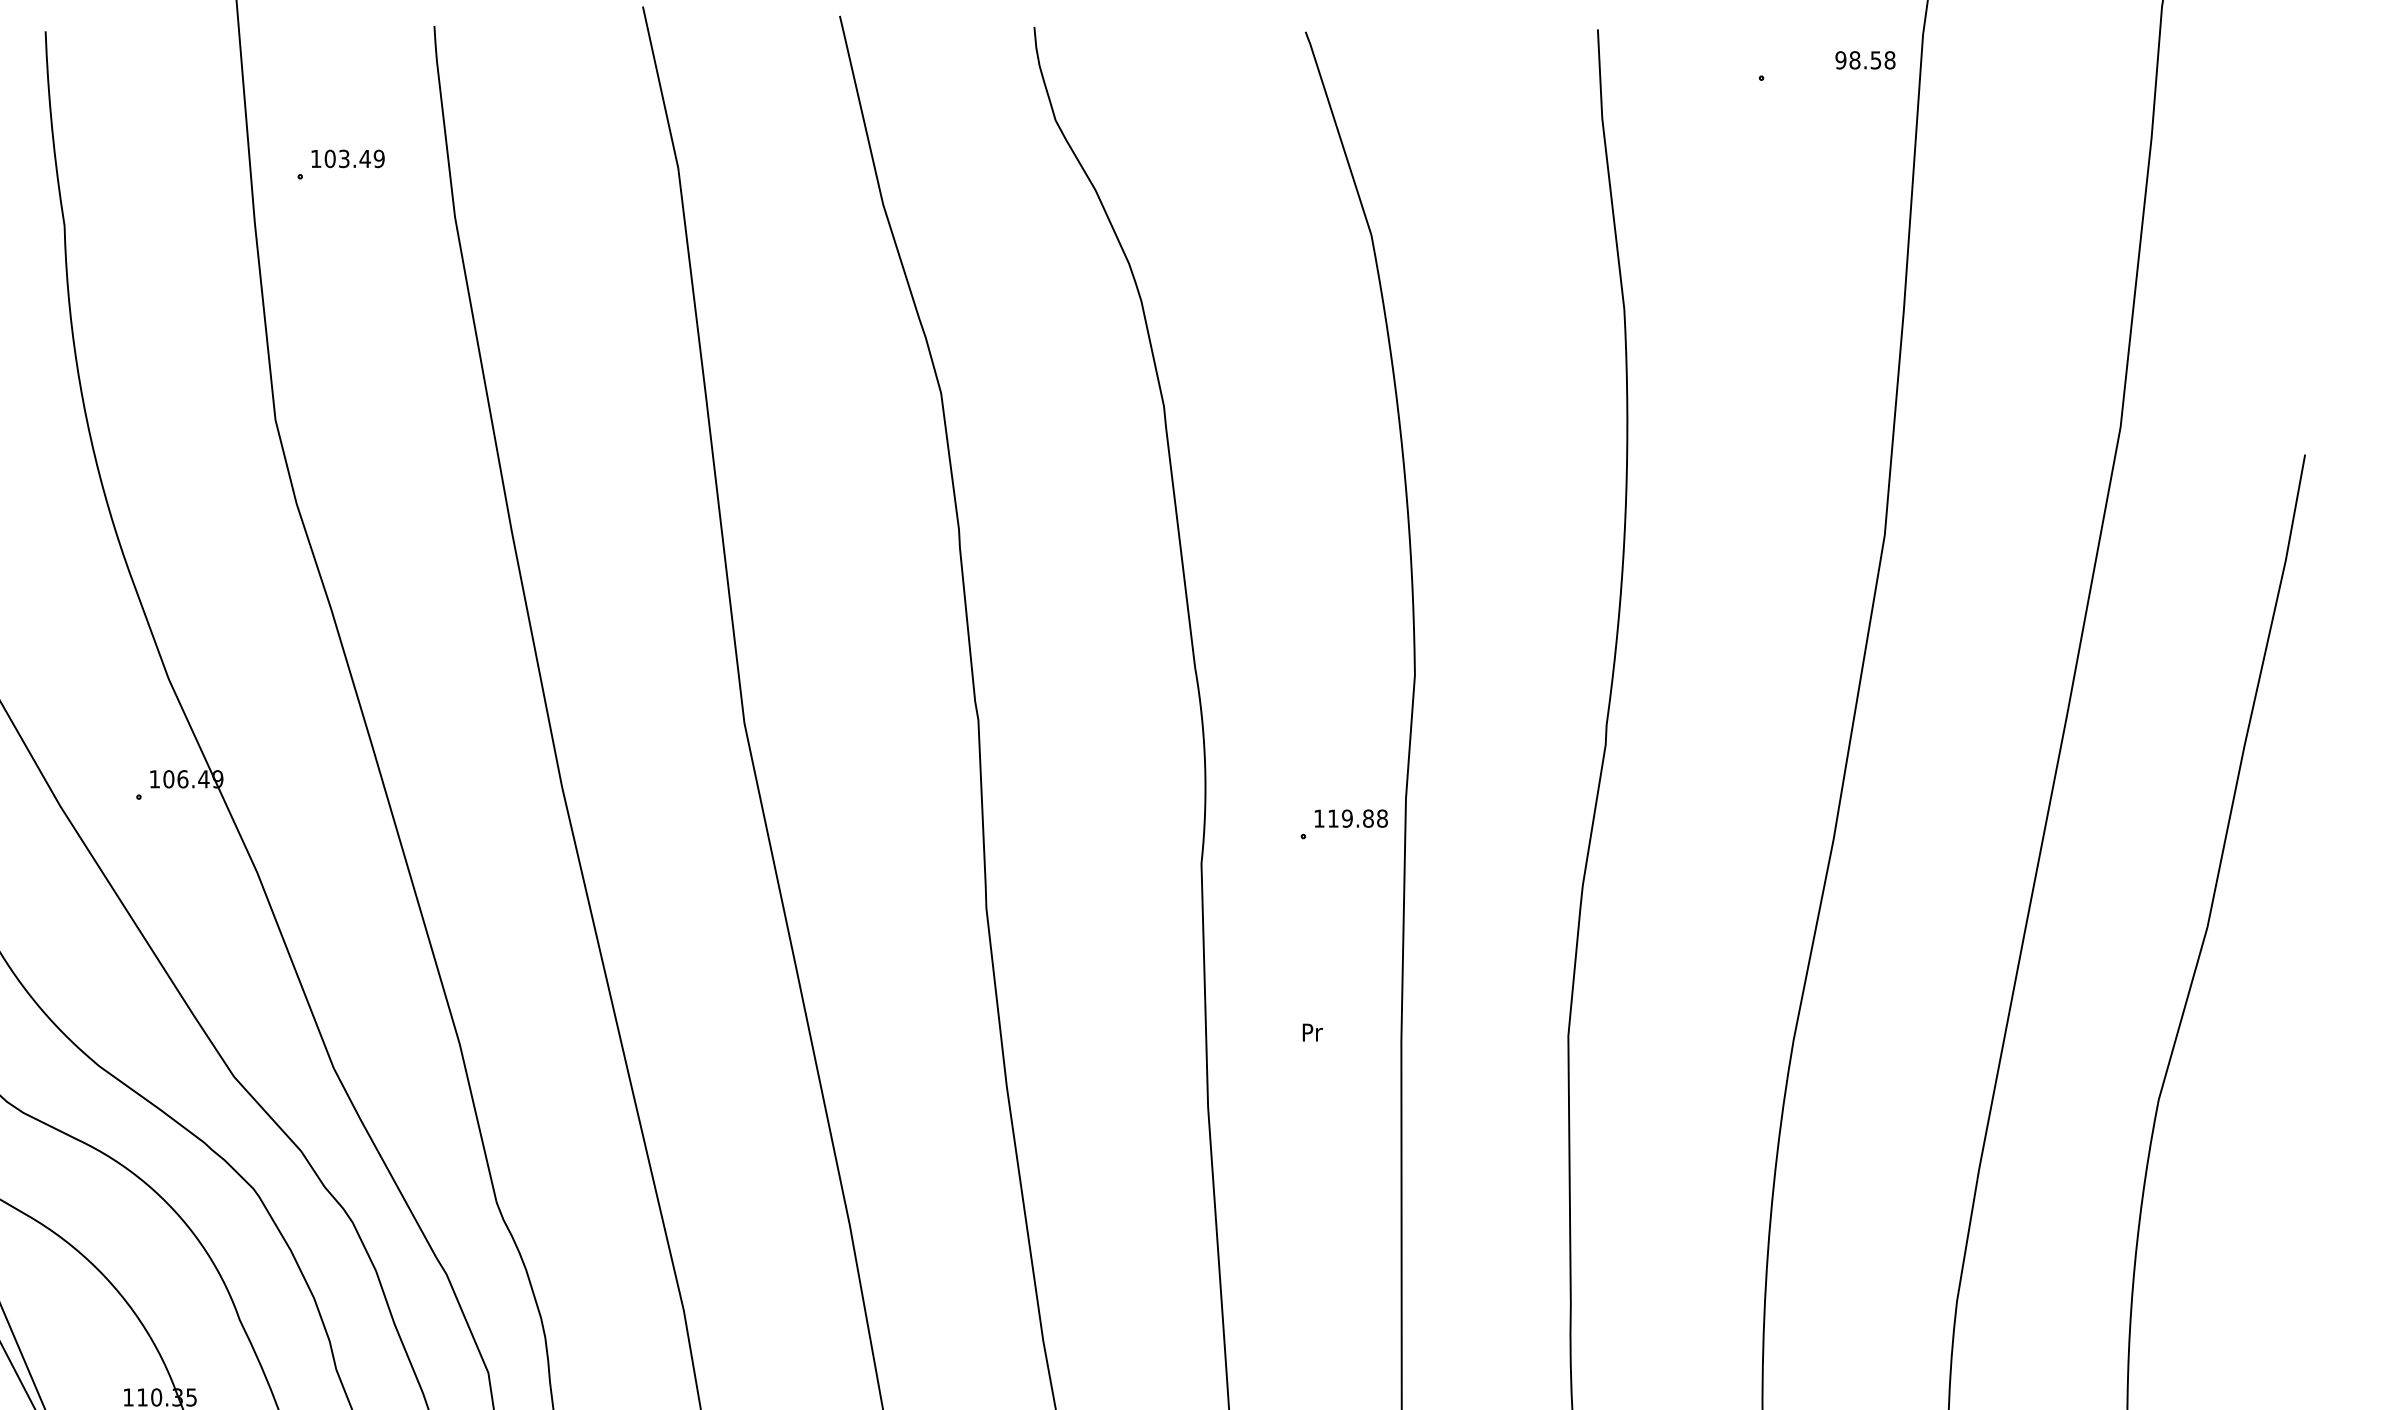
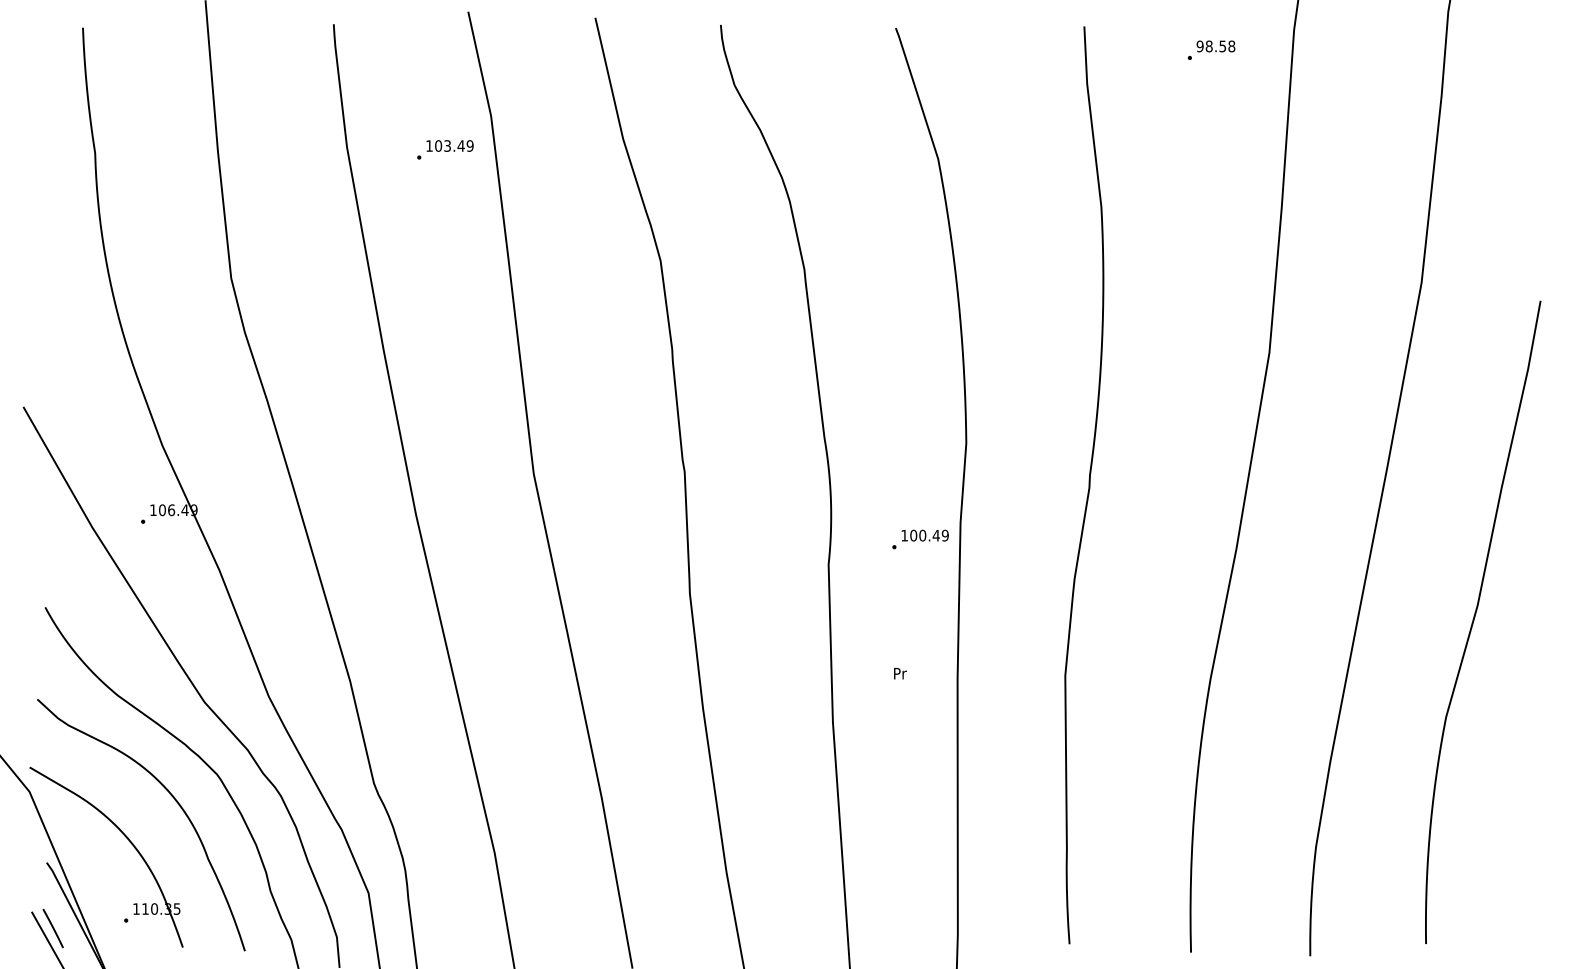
text: (1864, 60) -> (1215, 46), moved
part: (340, 164) -> (445, 149), moved
text: (1357, 818) -> (929, 535), 119.88 -> 100.49

